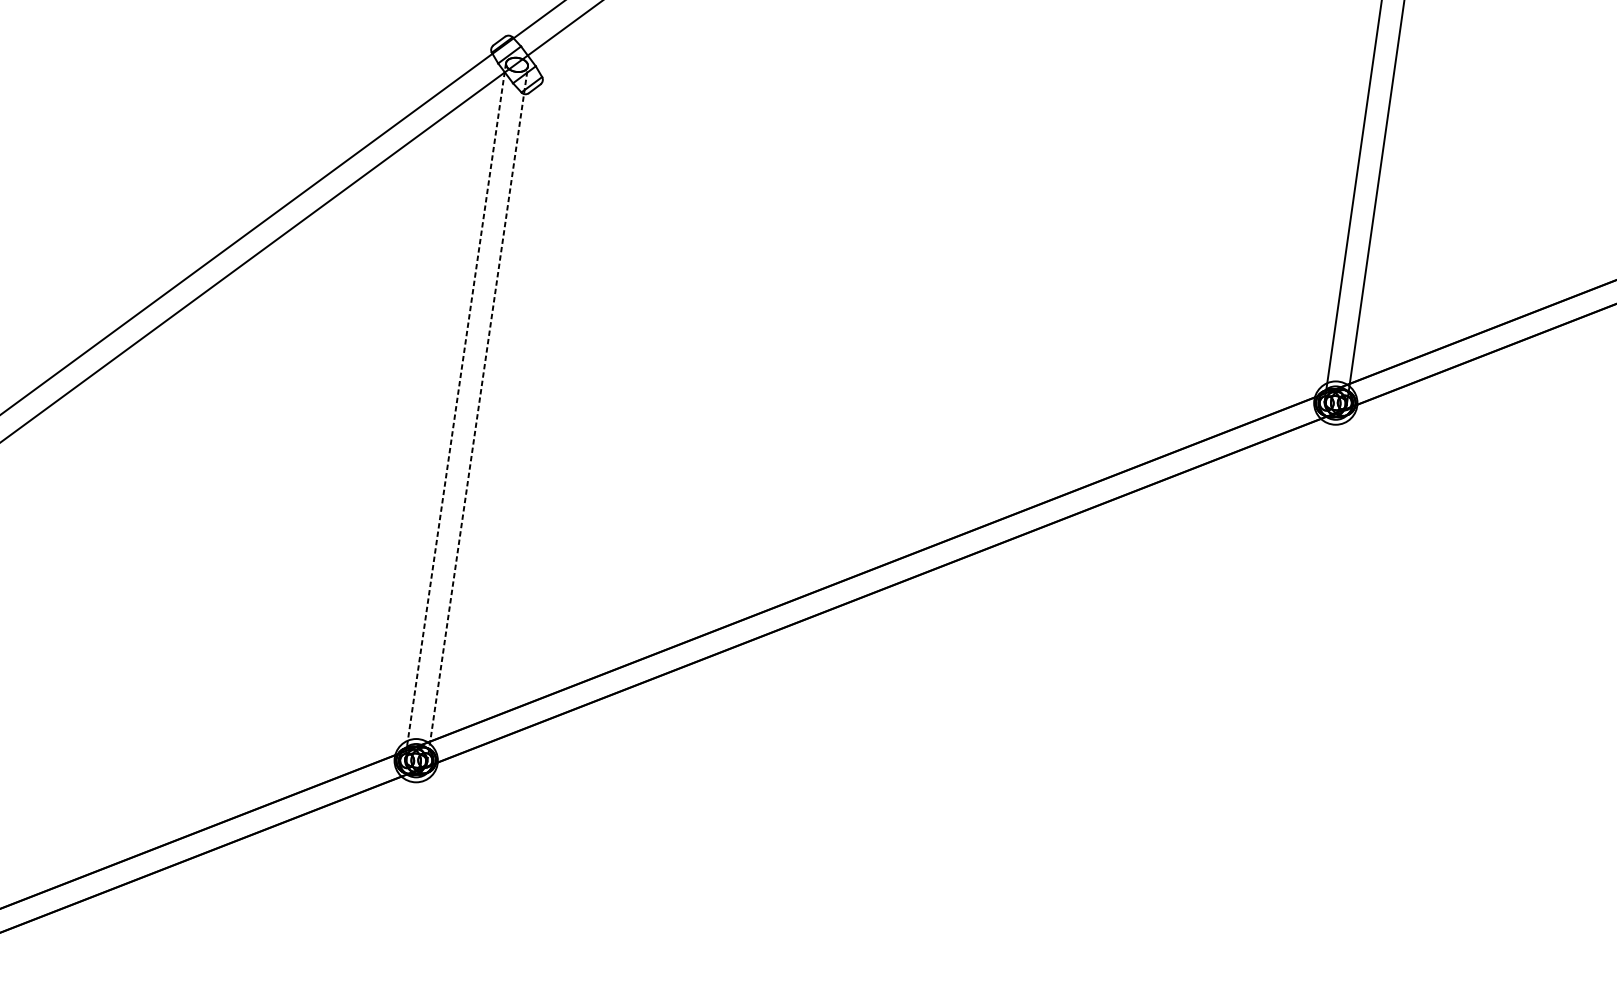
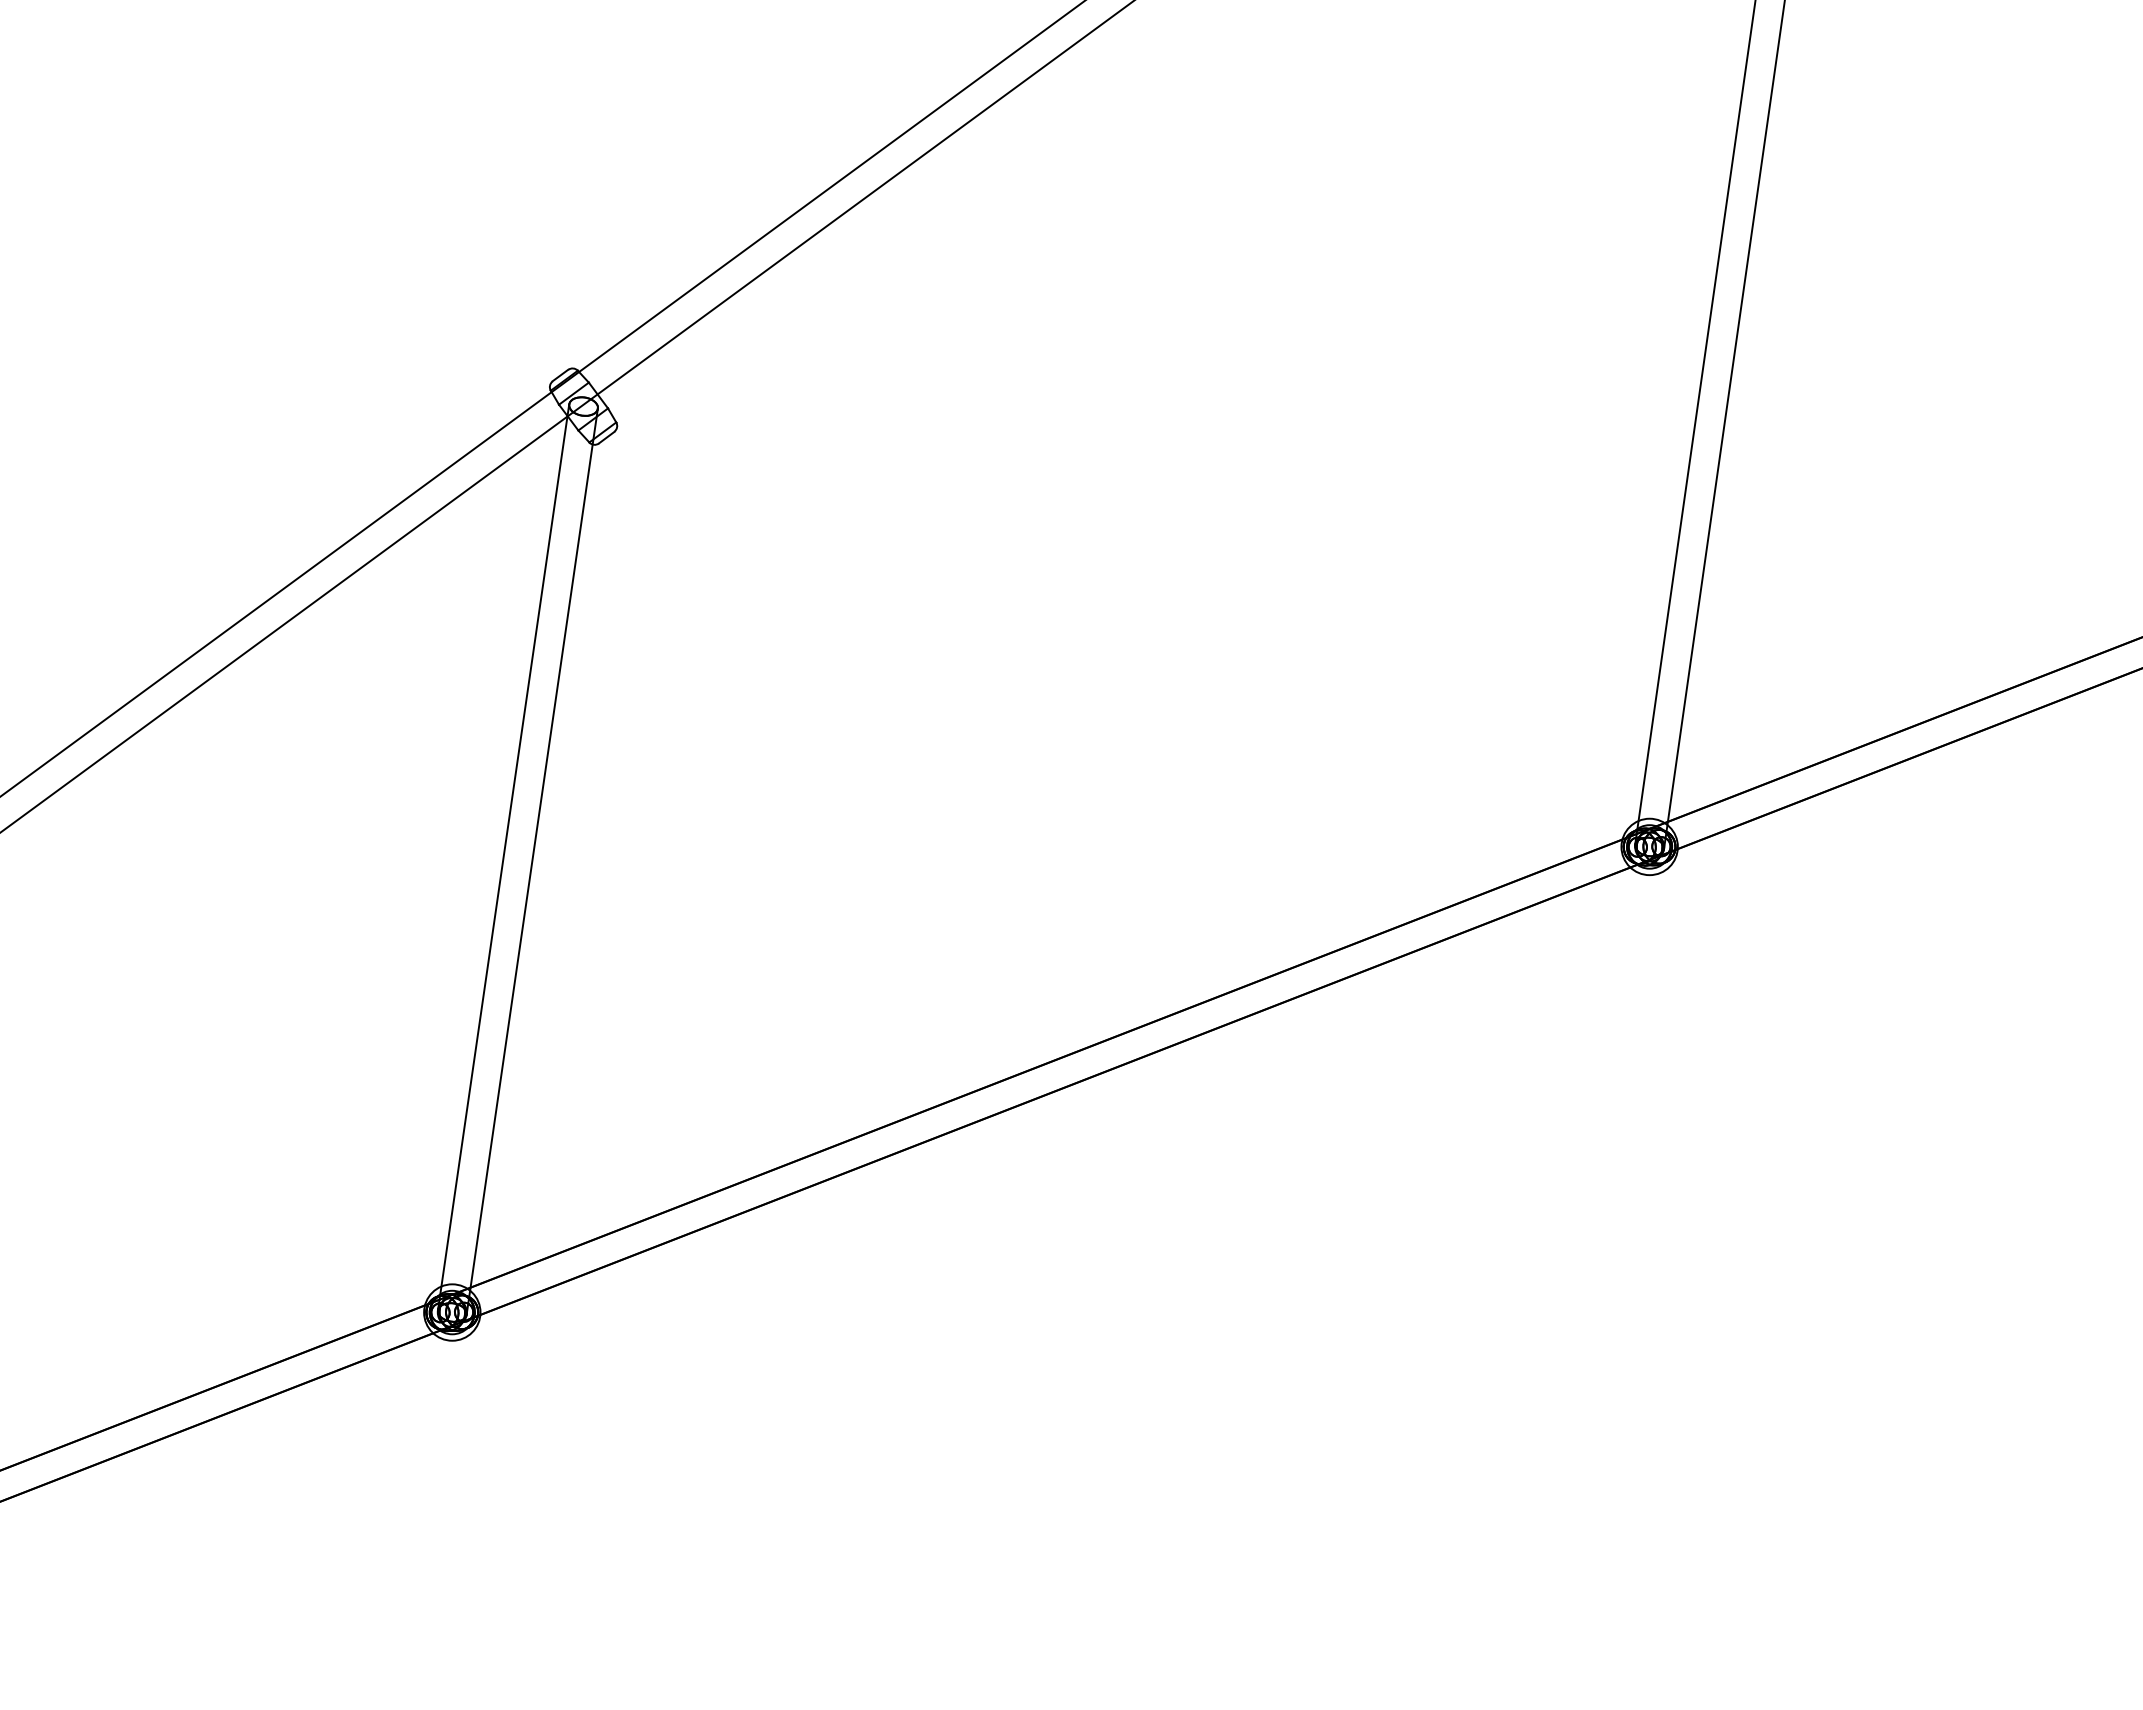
line: (455, 411) -> (503, 857), dashed -> solid
line: (477, 414) -> (532, 861), dashed -> solid

